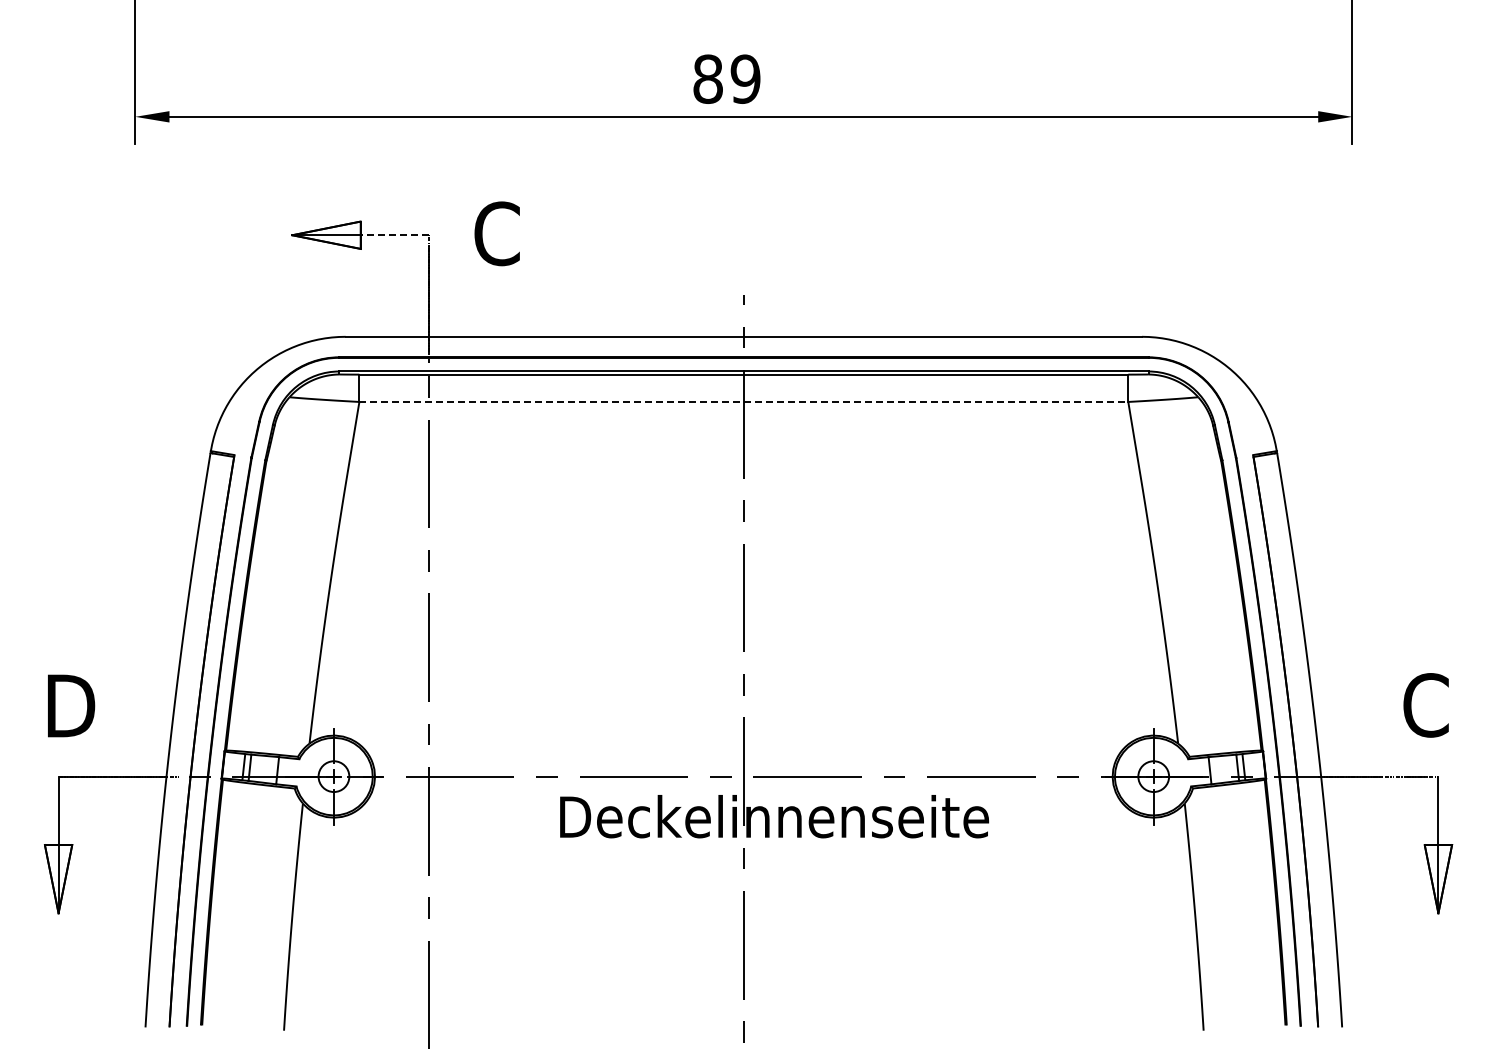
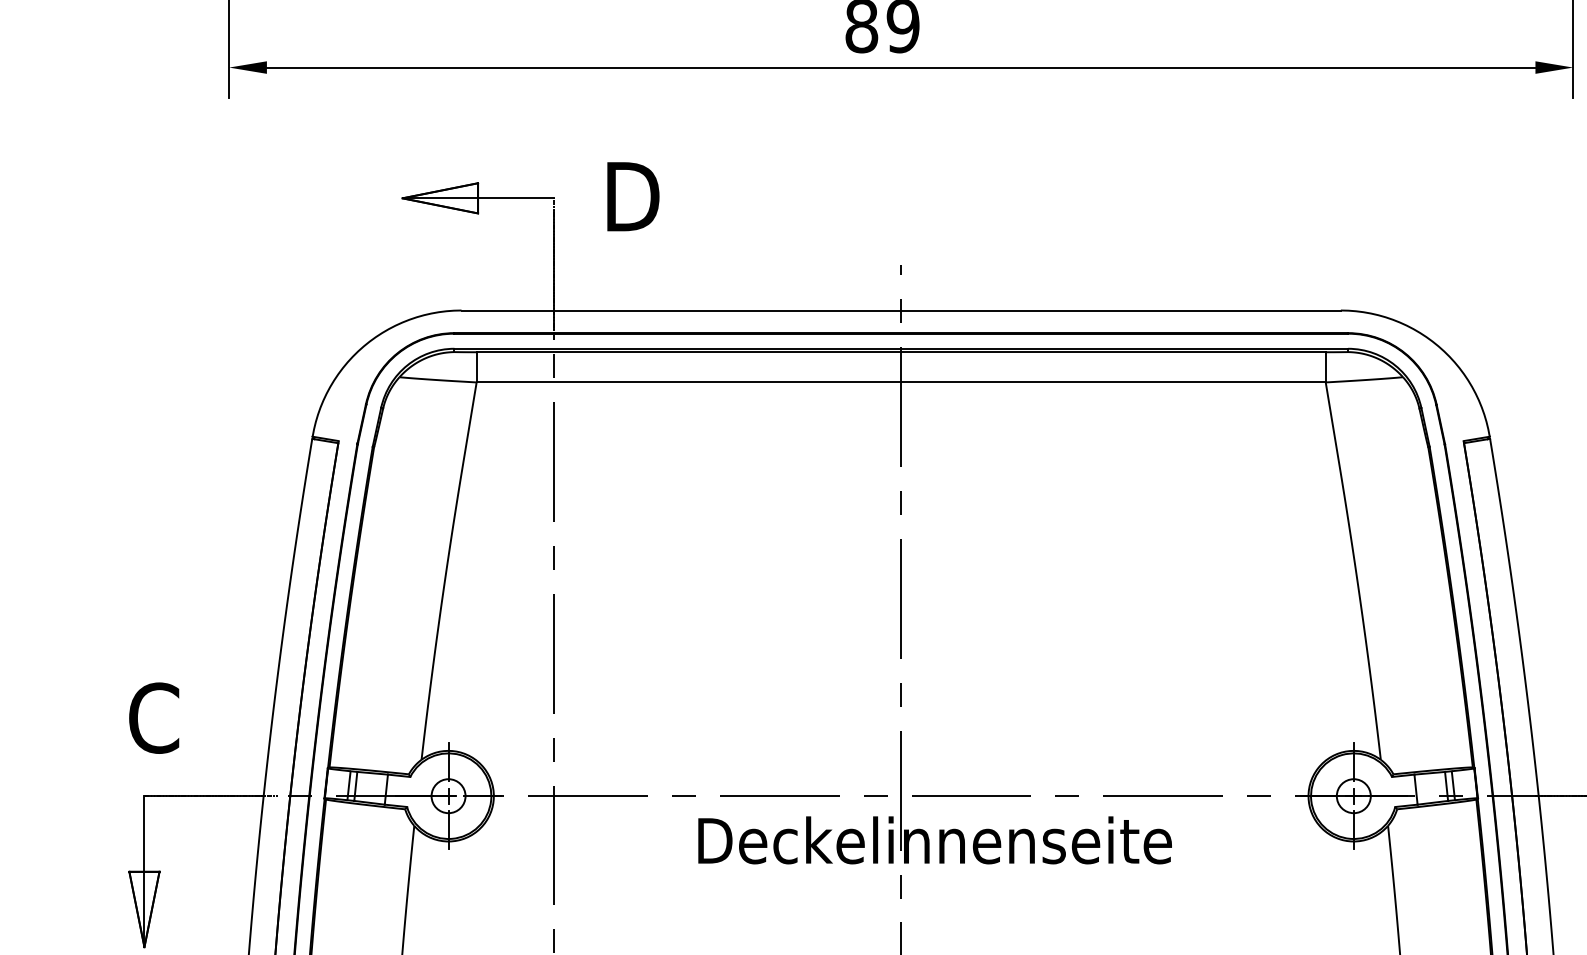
text: (499, 233) -> (631, 196), C -> D
line: (394, 235) -> (515, 198), dashed -> solid
line: (744, 401) -> (901, 381), dashed -> solid
text: (69, 705) -> (156, 717), D -> C

